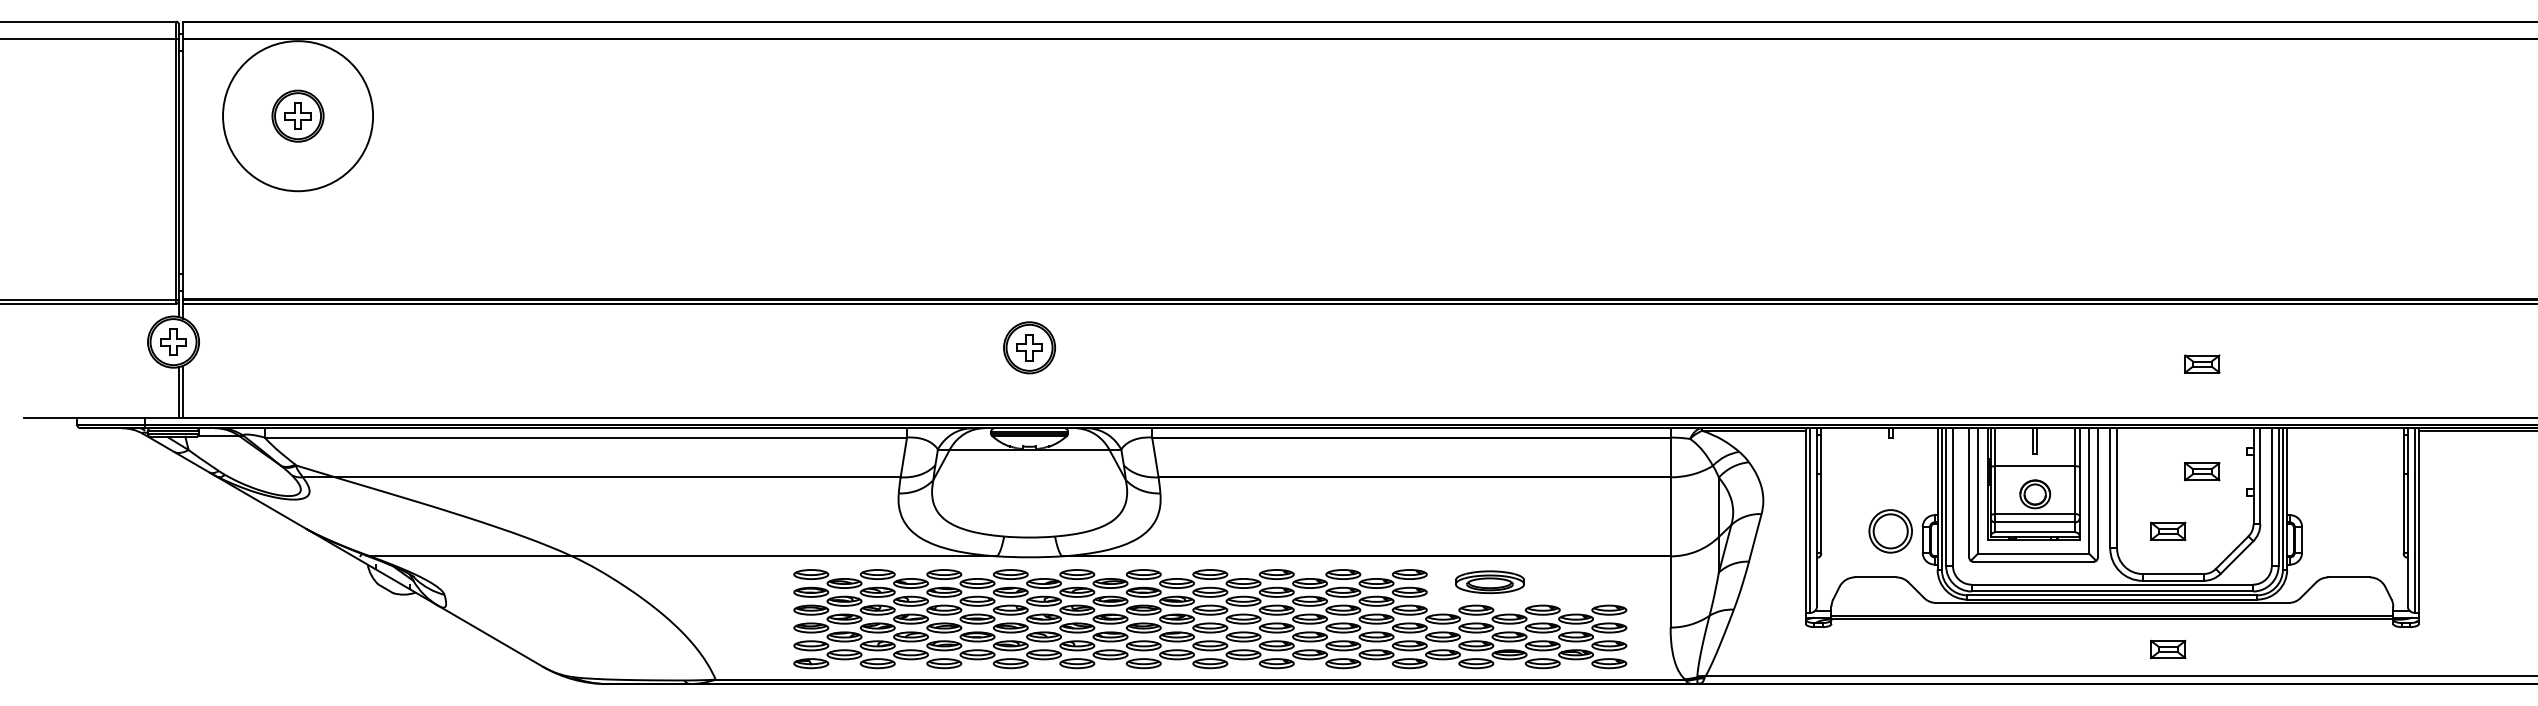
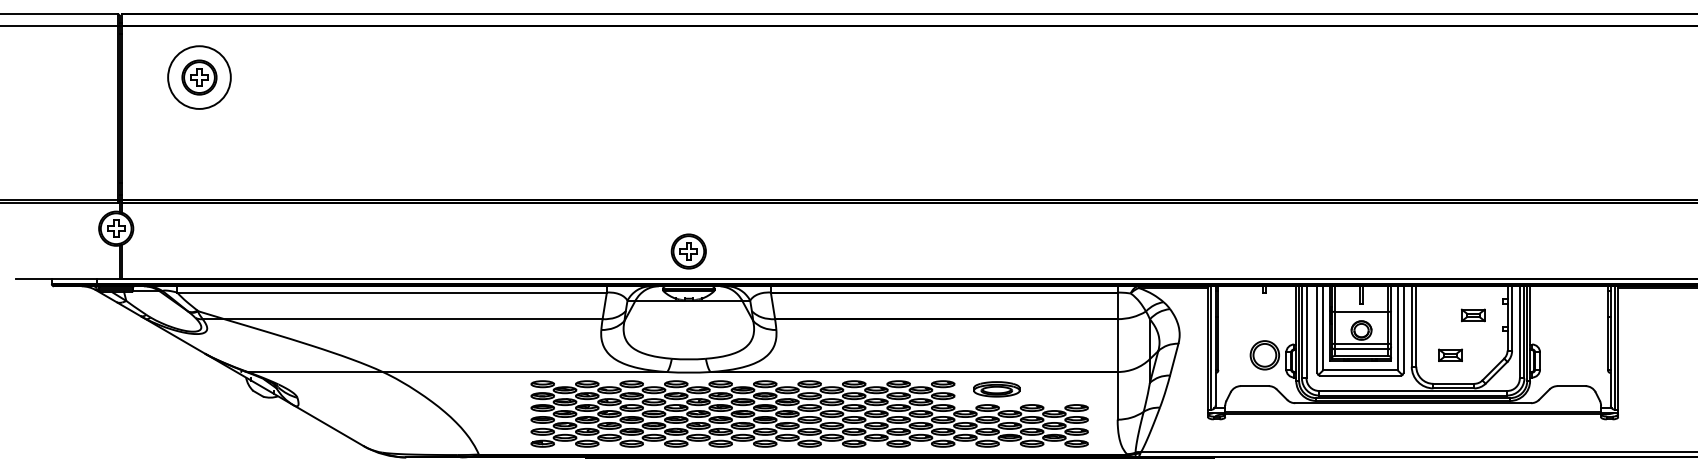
circle: (298, 116) -> (199, 77), size x0.62
part: (1029, 347) -> (688, 251), moved
part: (2201, 364) -> (1472, 243), removed
part: (2168, 648) -> (1450, 433), removed

